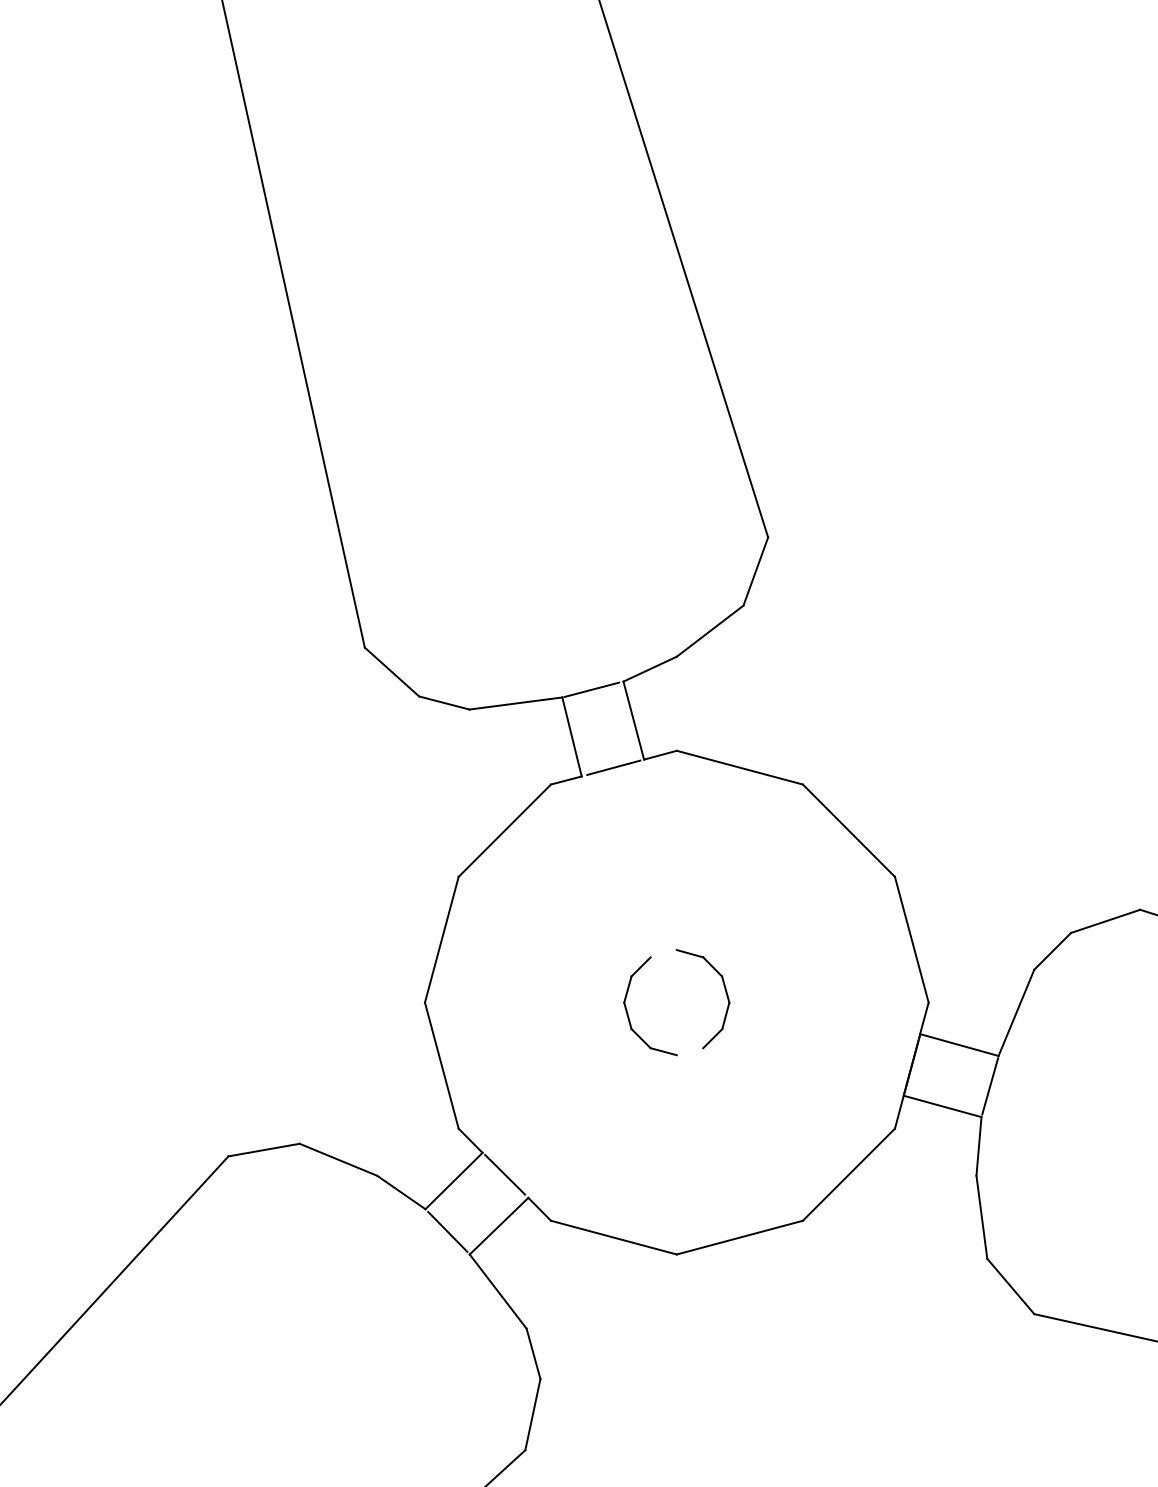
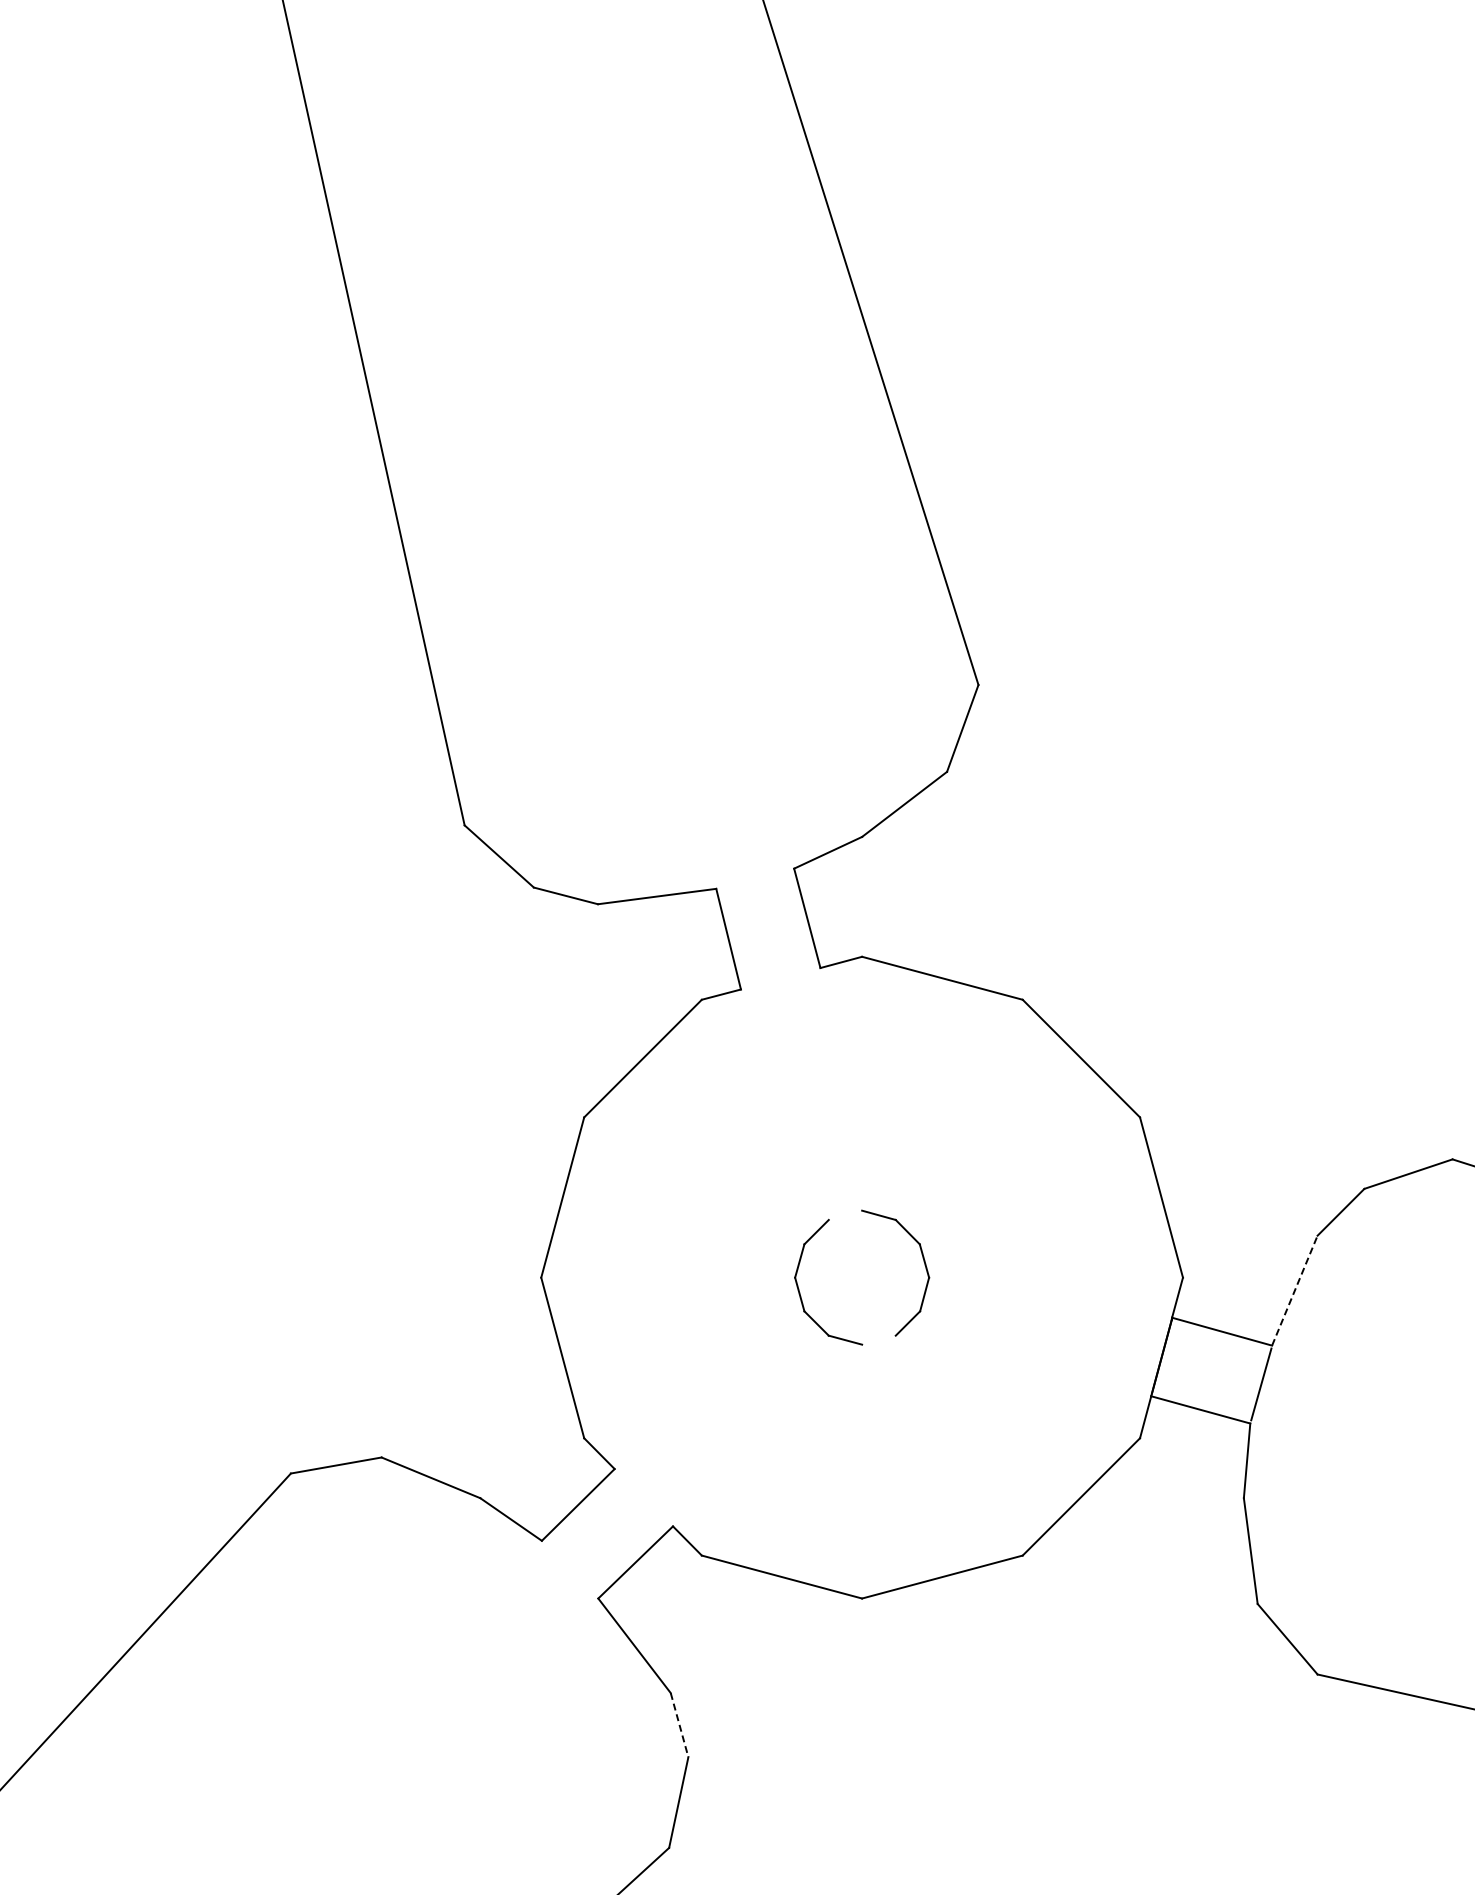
line: (591, 689) -> (753, 878), removed
line: (613, 767) -> (781, 978), removed
line: (1016, 1012) -> (1295, 1290), solid -> dashed
line: (504, 1174) -> (642, 1496), removed
line: (447, 1231) -> (570, 1569), removed
line: (533, 1354) -> (679, 1725), solid -> dashed

